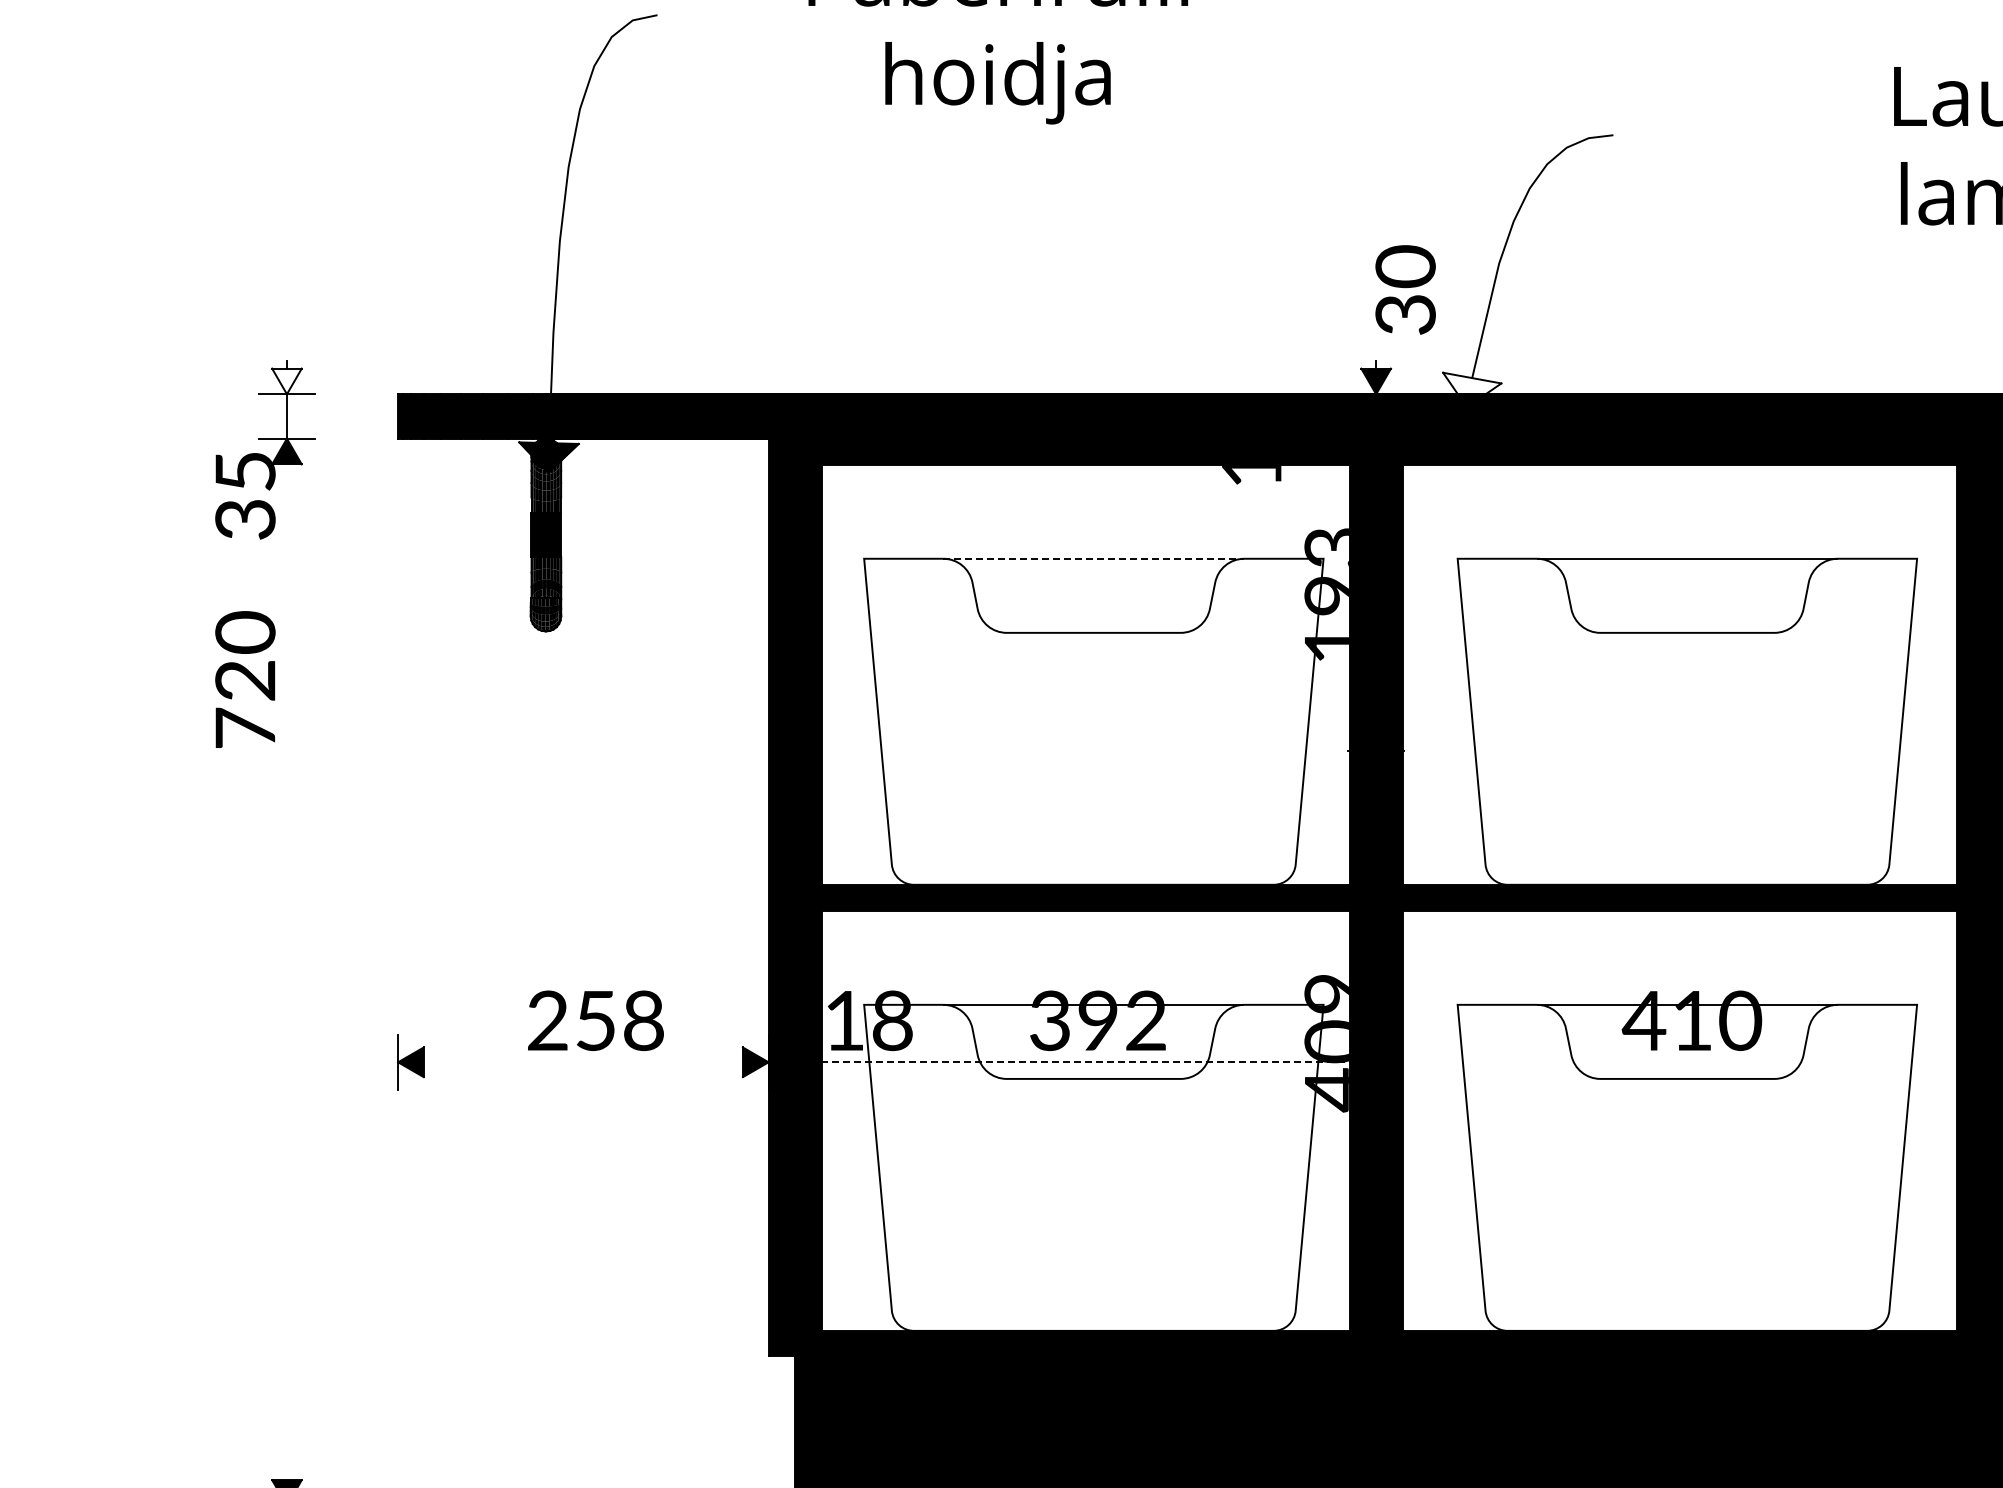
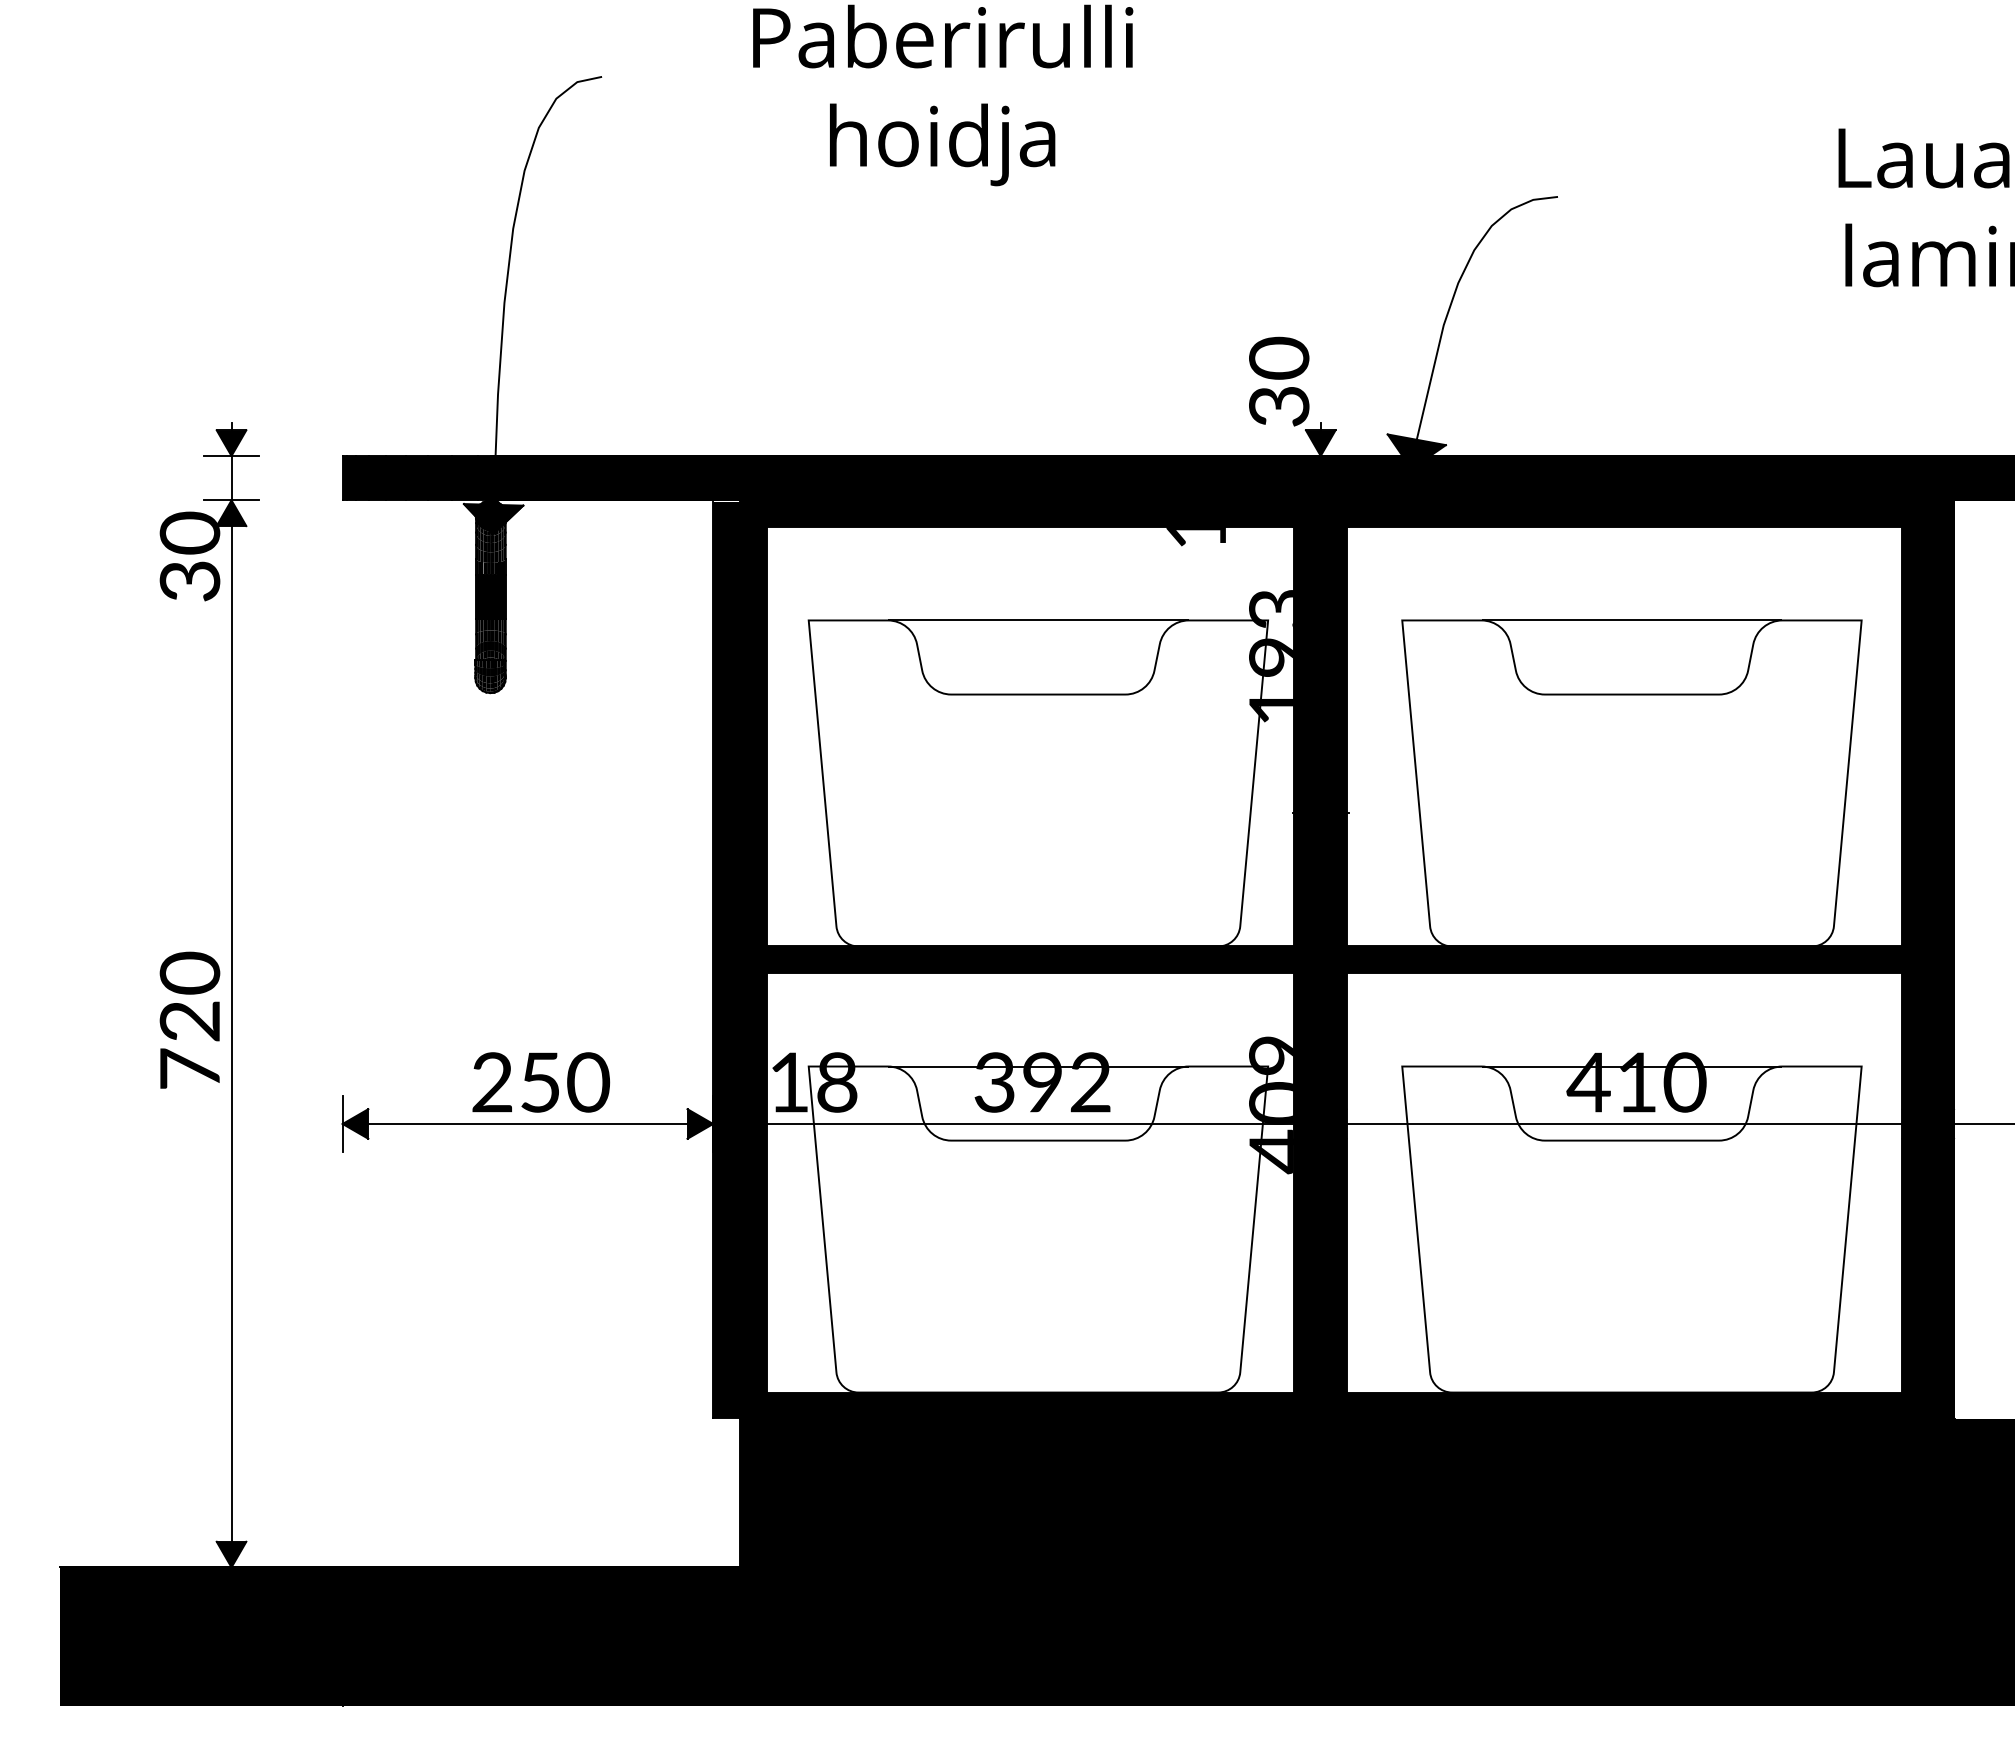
text: (1405, 289) -> (1279, 381), moved
fill: (286, 380) -> (231, 442), added
fill: (1471, 389) -> (1416, 451), added
text: (244, 470) -> (189, 532), 35 -> 30
line: (1093, 558) -> (1038, 620), dashed -> solid
text: (244, 678) -> (189, 1019), moved
line: (286, 971) -> (231, 1033), added
text: (643, 1020) -> (588, 1082), 258 -> 250
line: (582, 1061) -> (527, 1123), added
line: (1085, 1062) -> (1030, 1124), dashed -> solid
line: (1679, 1062) -> (1624, 1124), added

